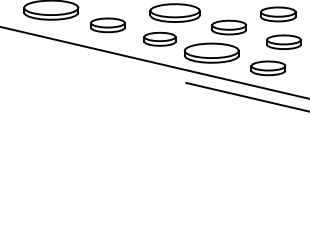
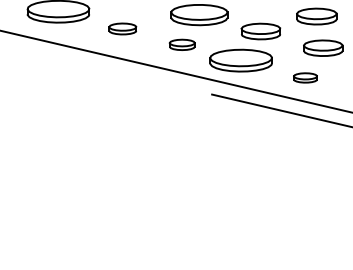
part: (107, 24) -> (122, 28), size x0.7
part: (160, 38) -> (182, 44), size x0.7
part: (268, 67) -> (305, 77), size x0.6

